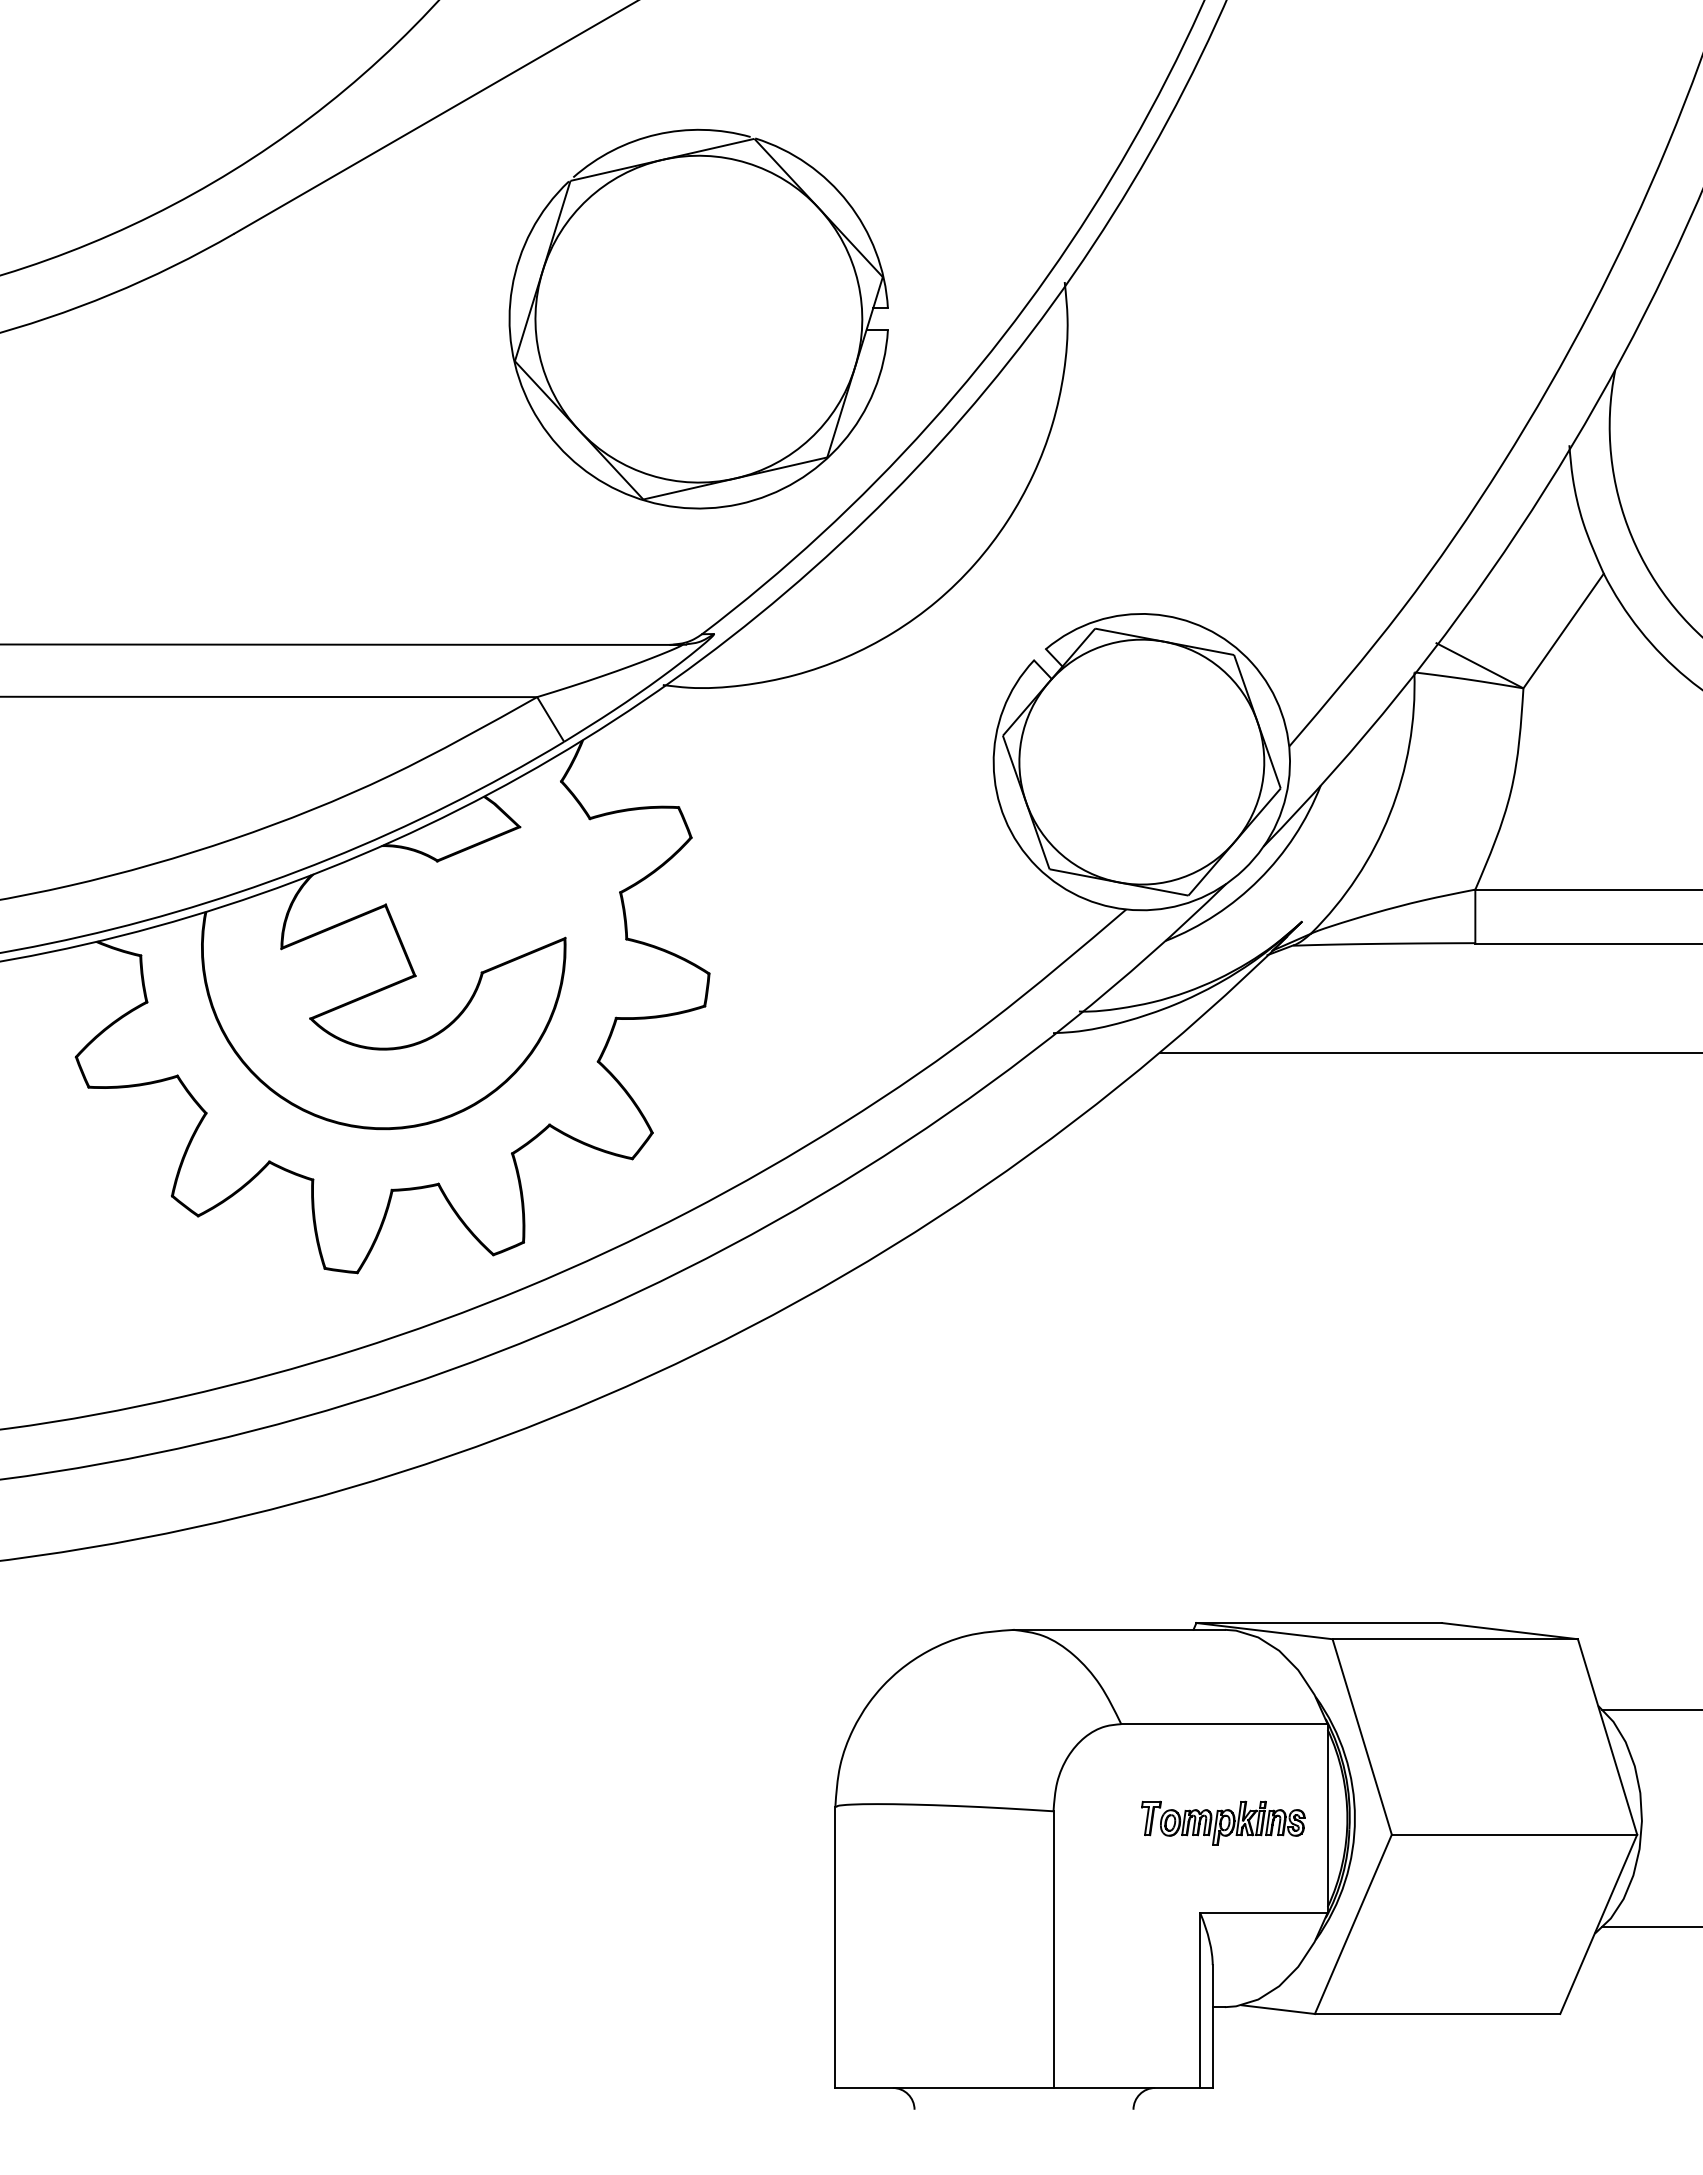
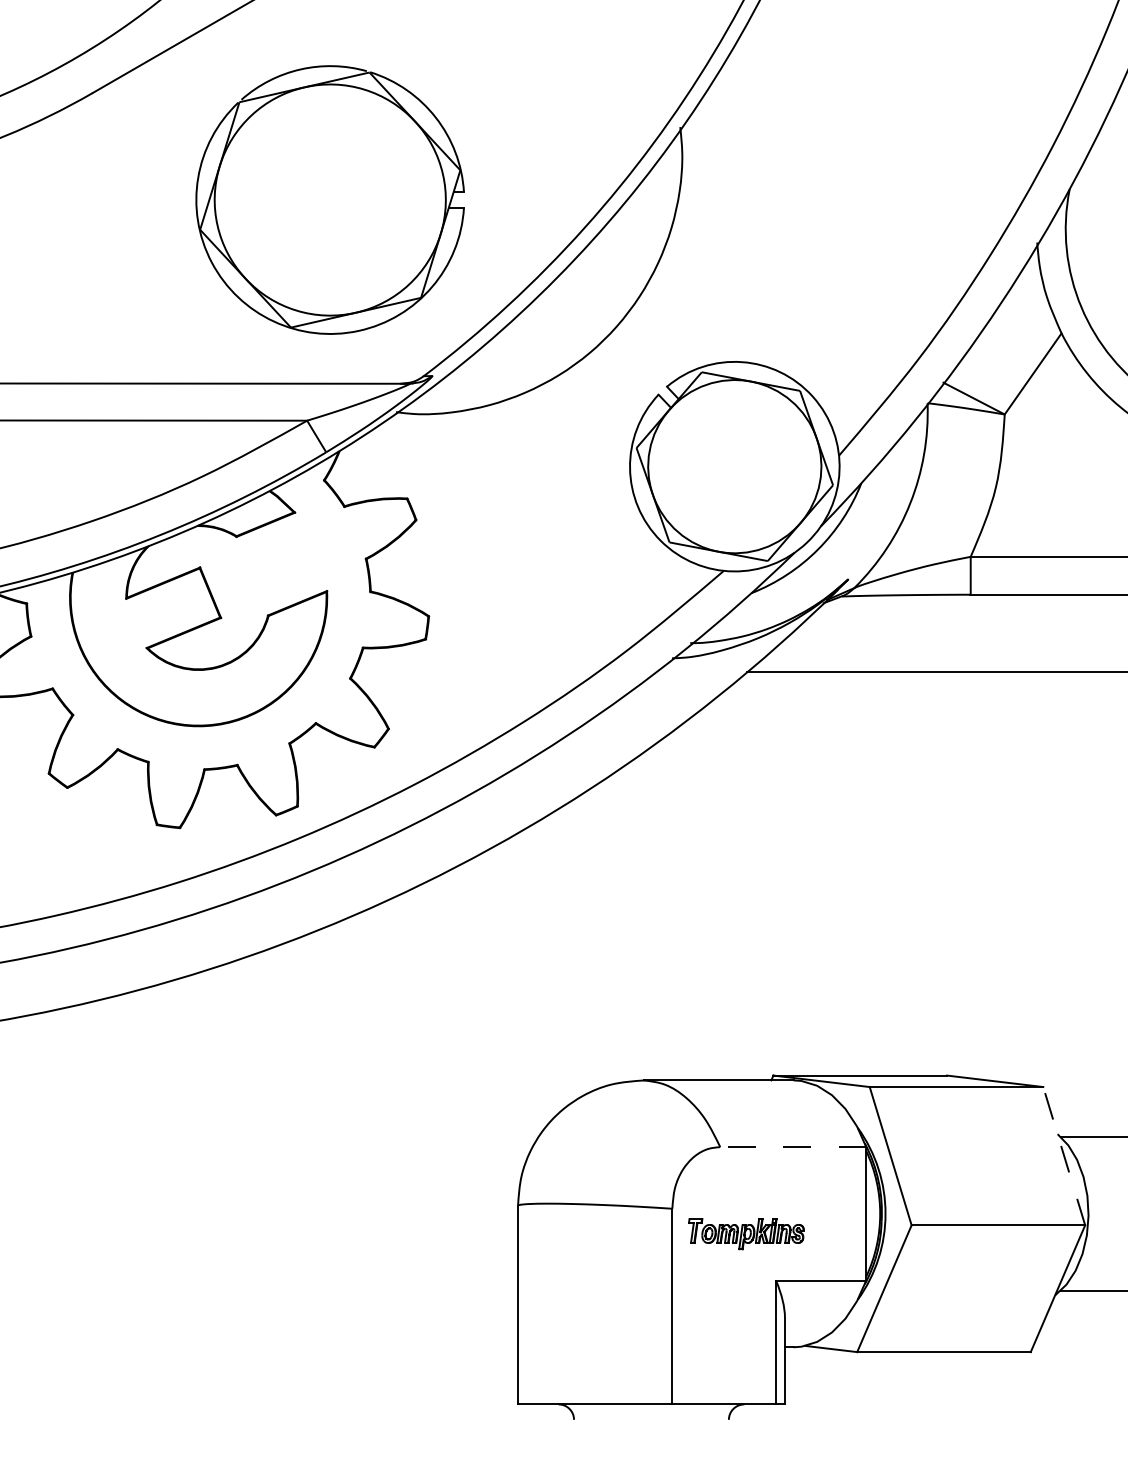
part: (698, 318) -> (330, 199), moved
line: (1223, 1724) -> (792, 1147), solid -> dashed
line: (1607, 1736) -> (1064, 1155), solid -> dashed
part: (1223, 1822) -> (746, 1233), moved

